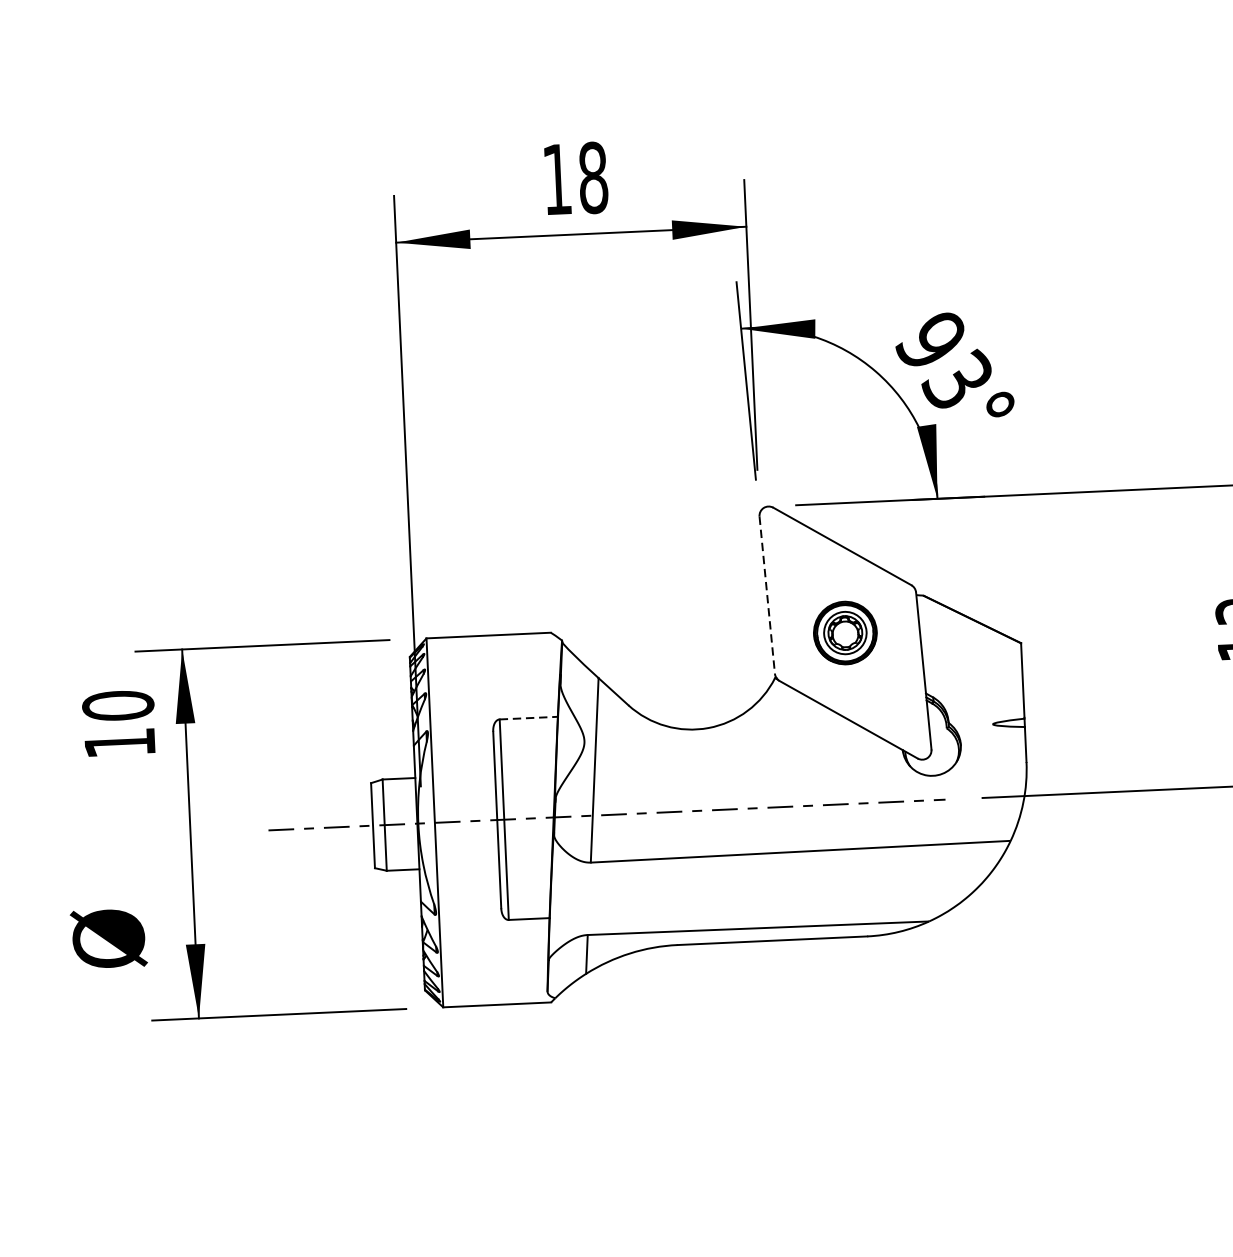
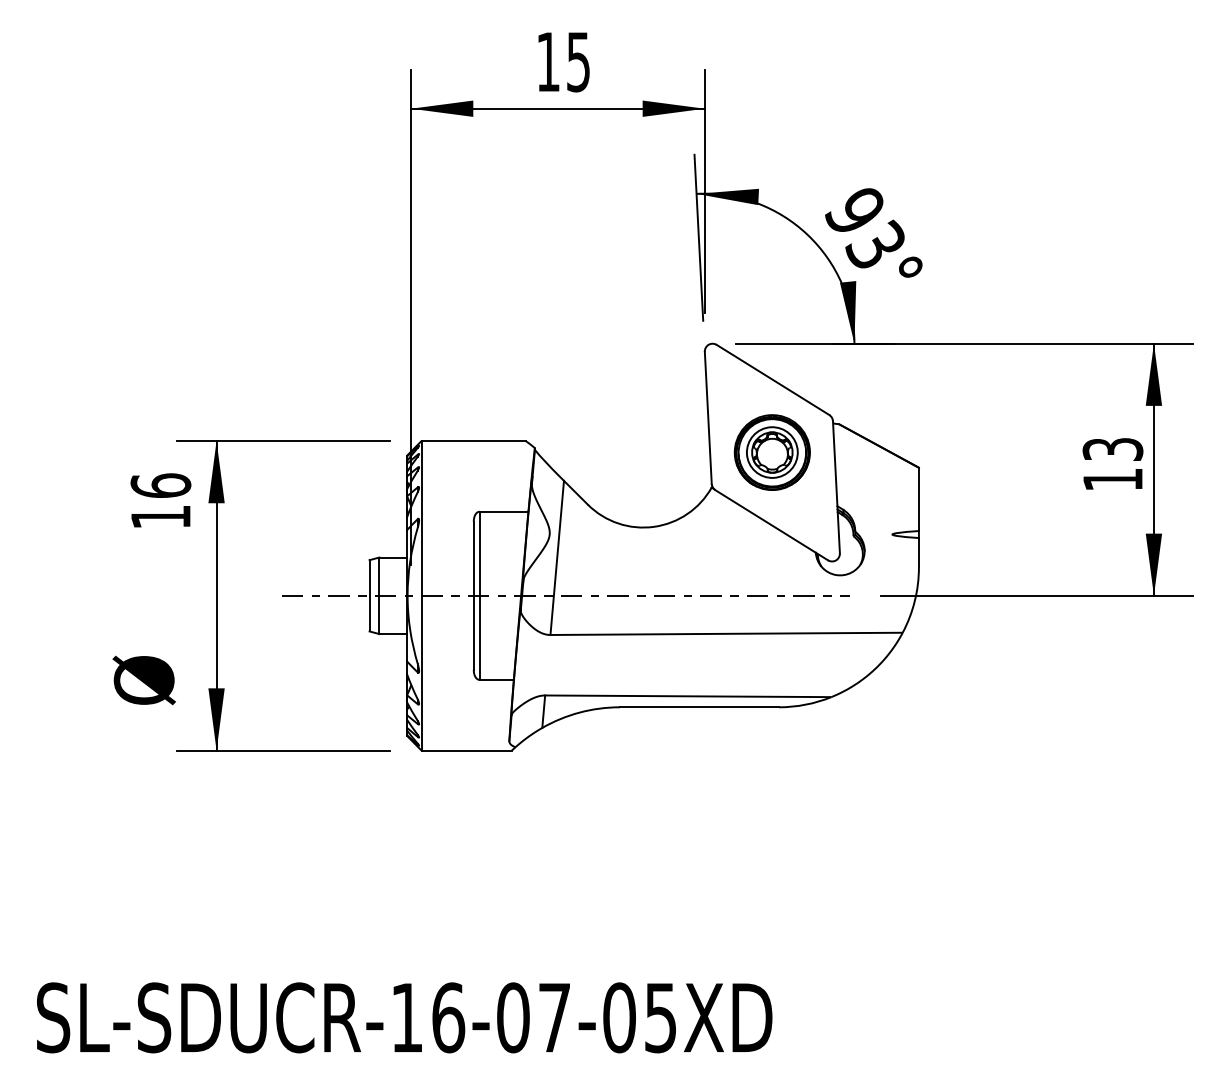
text: (593, 177) -> (578, 61), 18 -> 15
line: (767, 595) -> (708, 418), dashed -> solid
part: (844, 633) -> (771, 452), size x1.43
text: (117, 705) -> (160, 485), 10 -> 16
line: (529, 717) -> (504, 511), dashed -> solid

